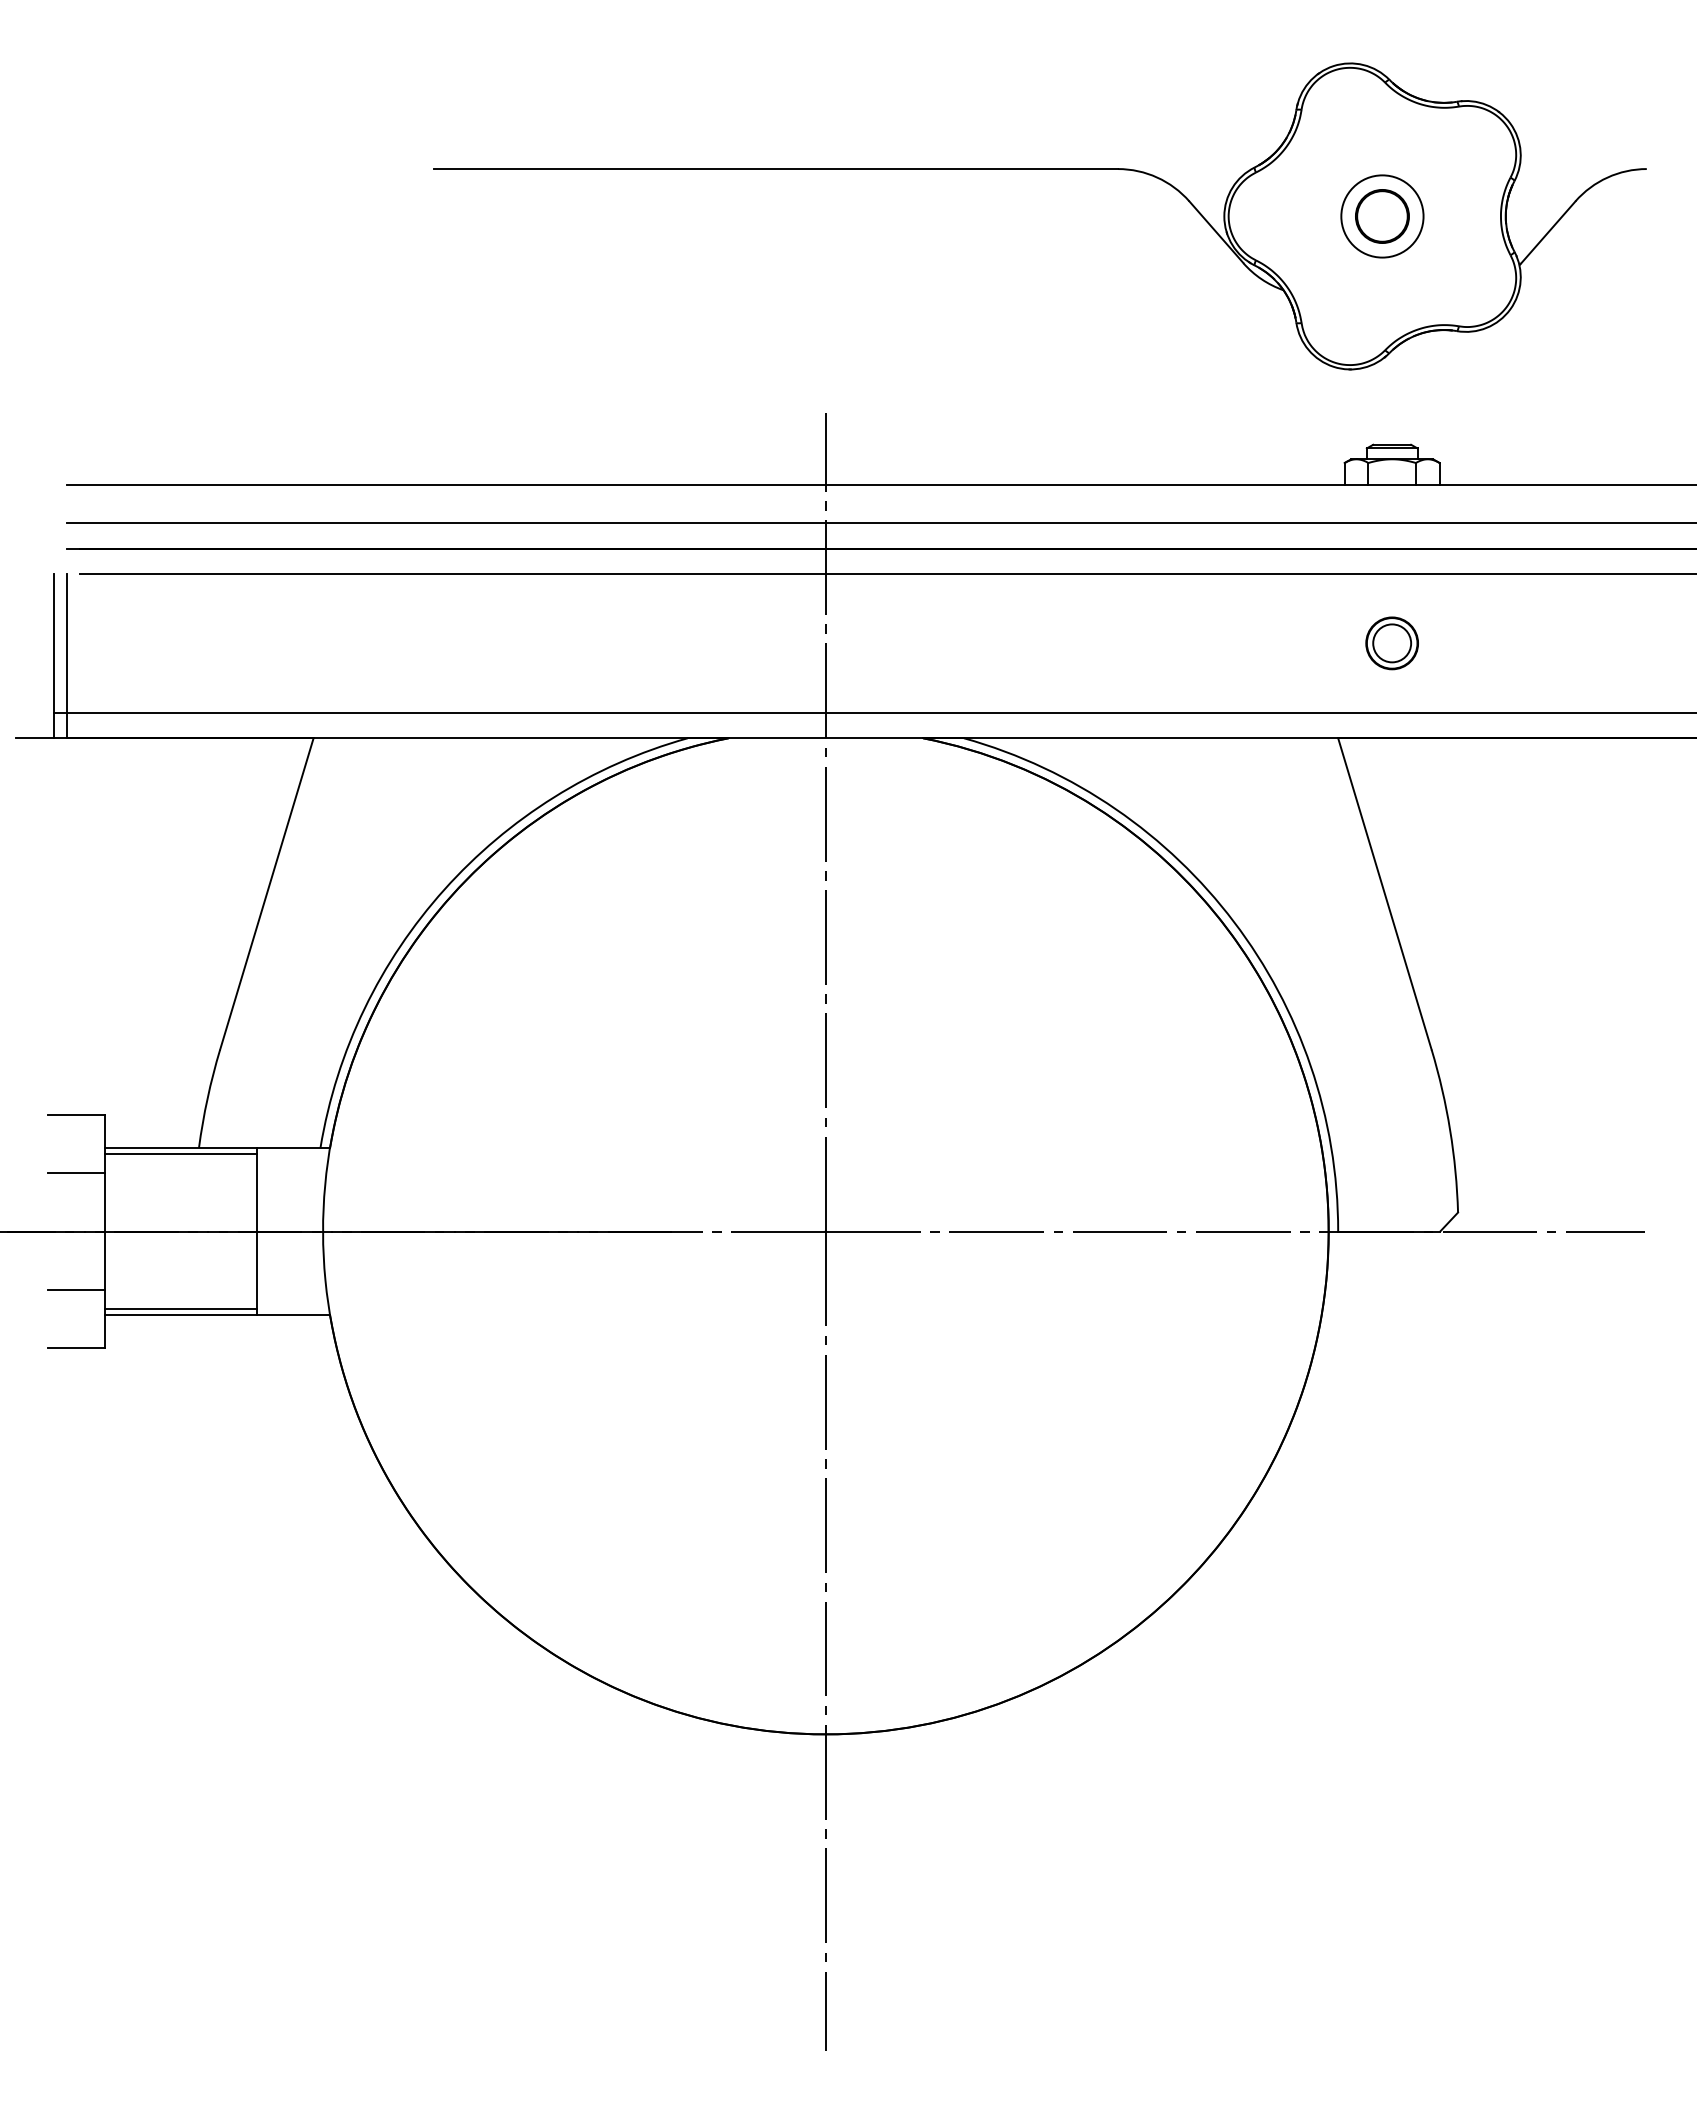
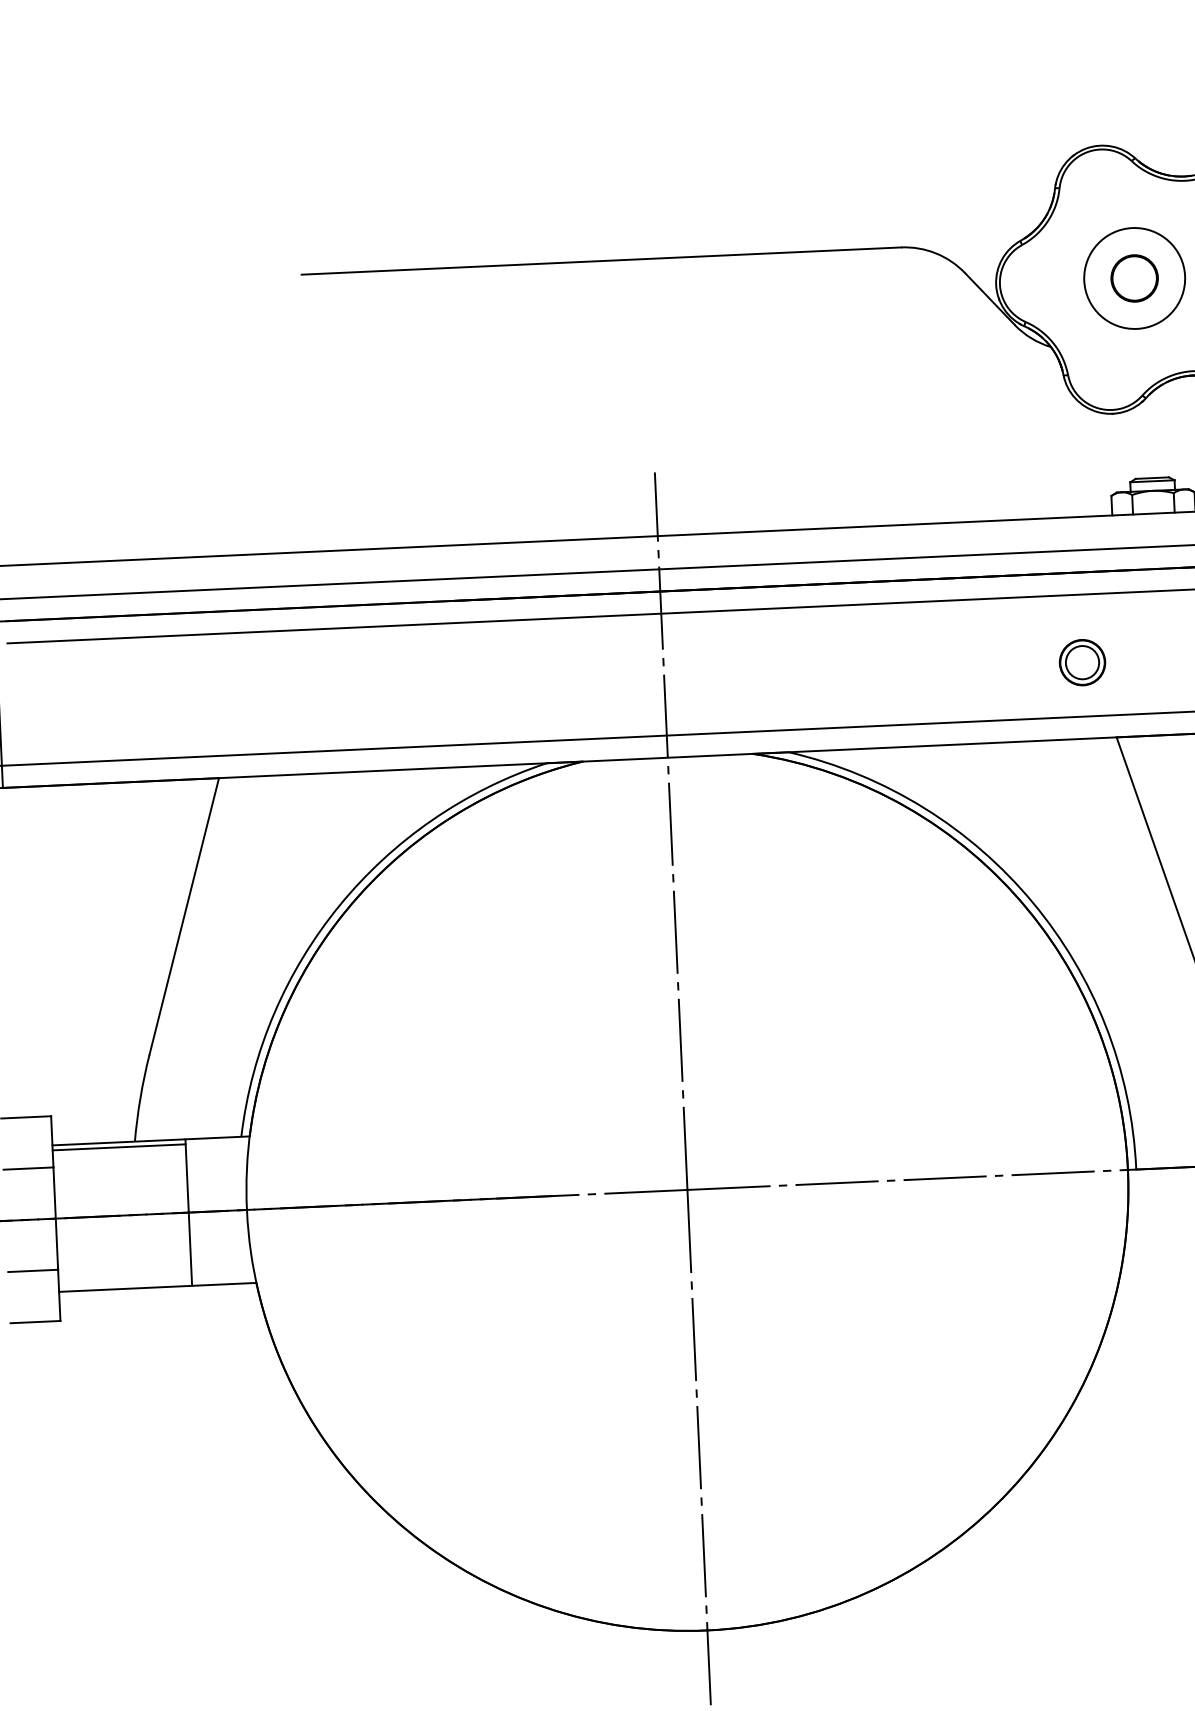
circle: (1382, 216) -> (1134, 278), size x1.4
part: (1391, 643) -> (1081, 662), moved
line: (180, 1309) -> (125, 1283), removed

